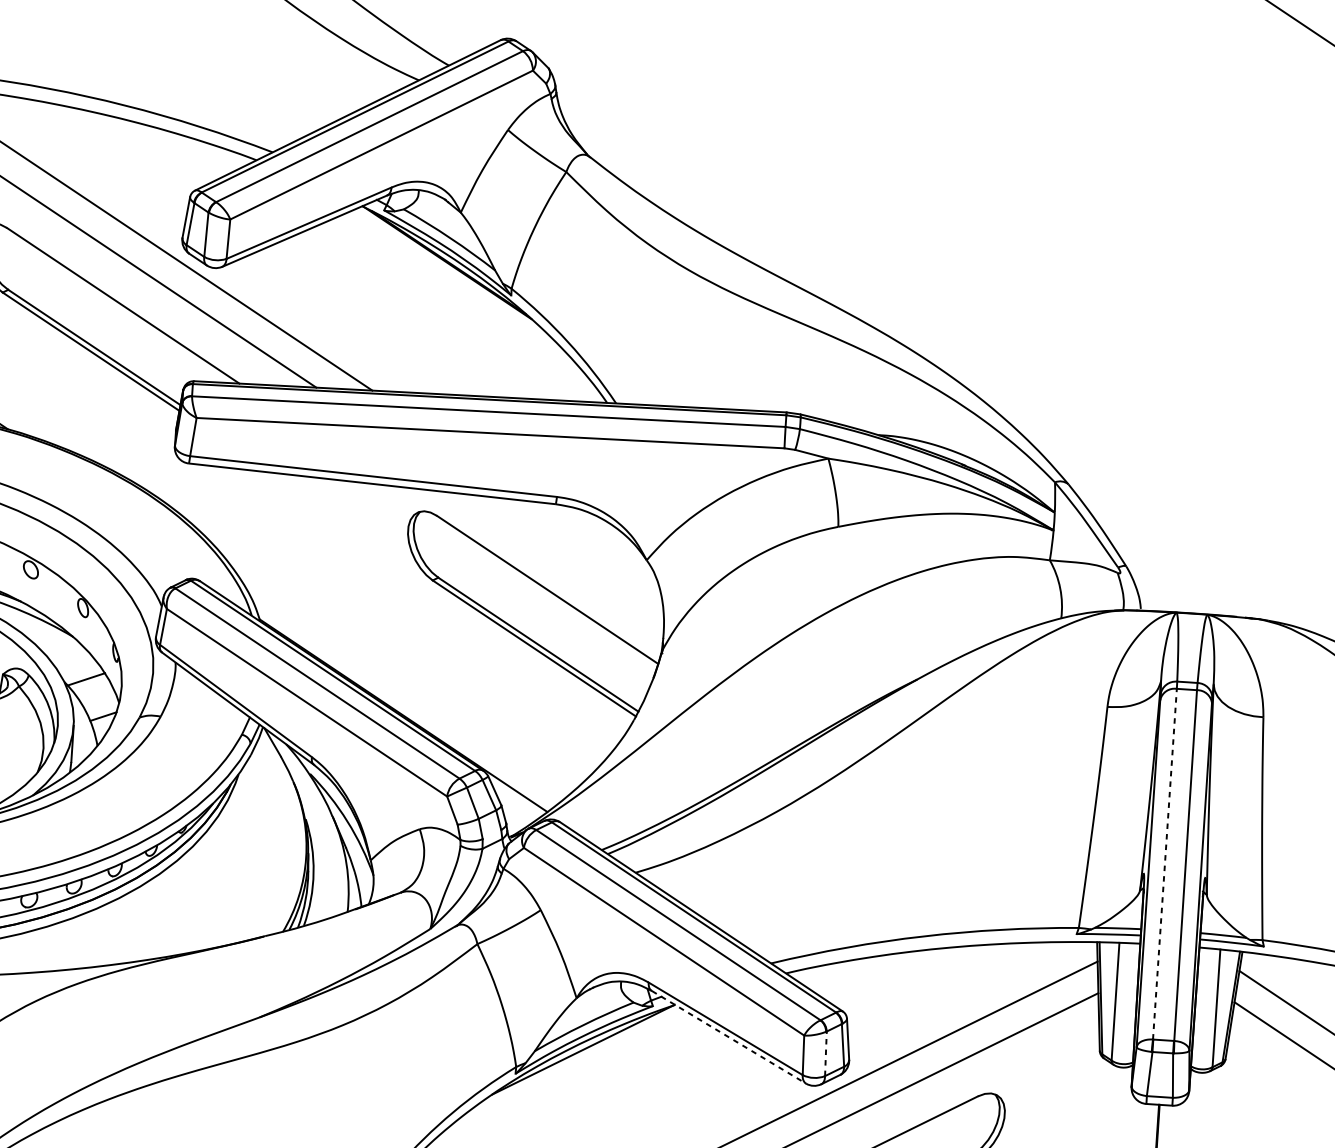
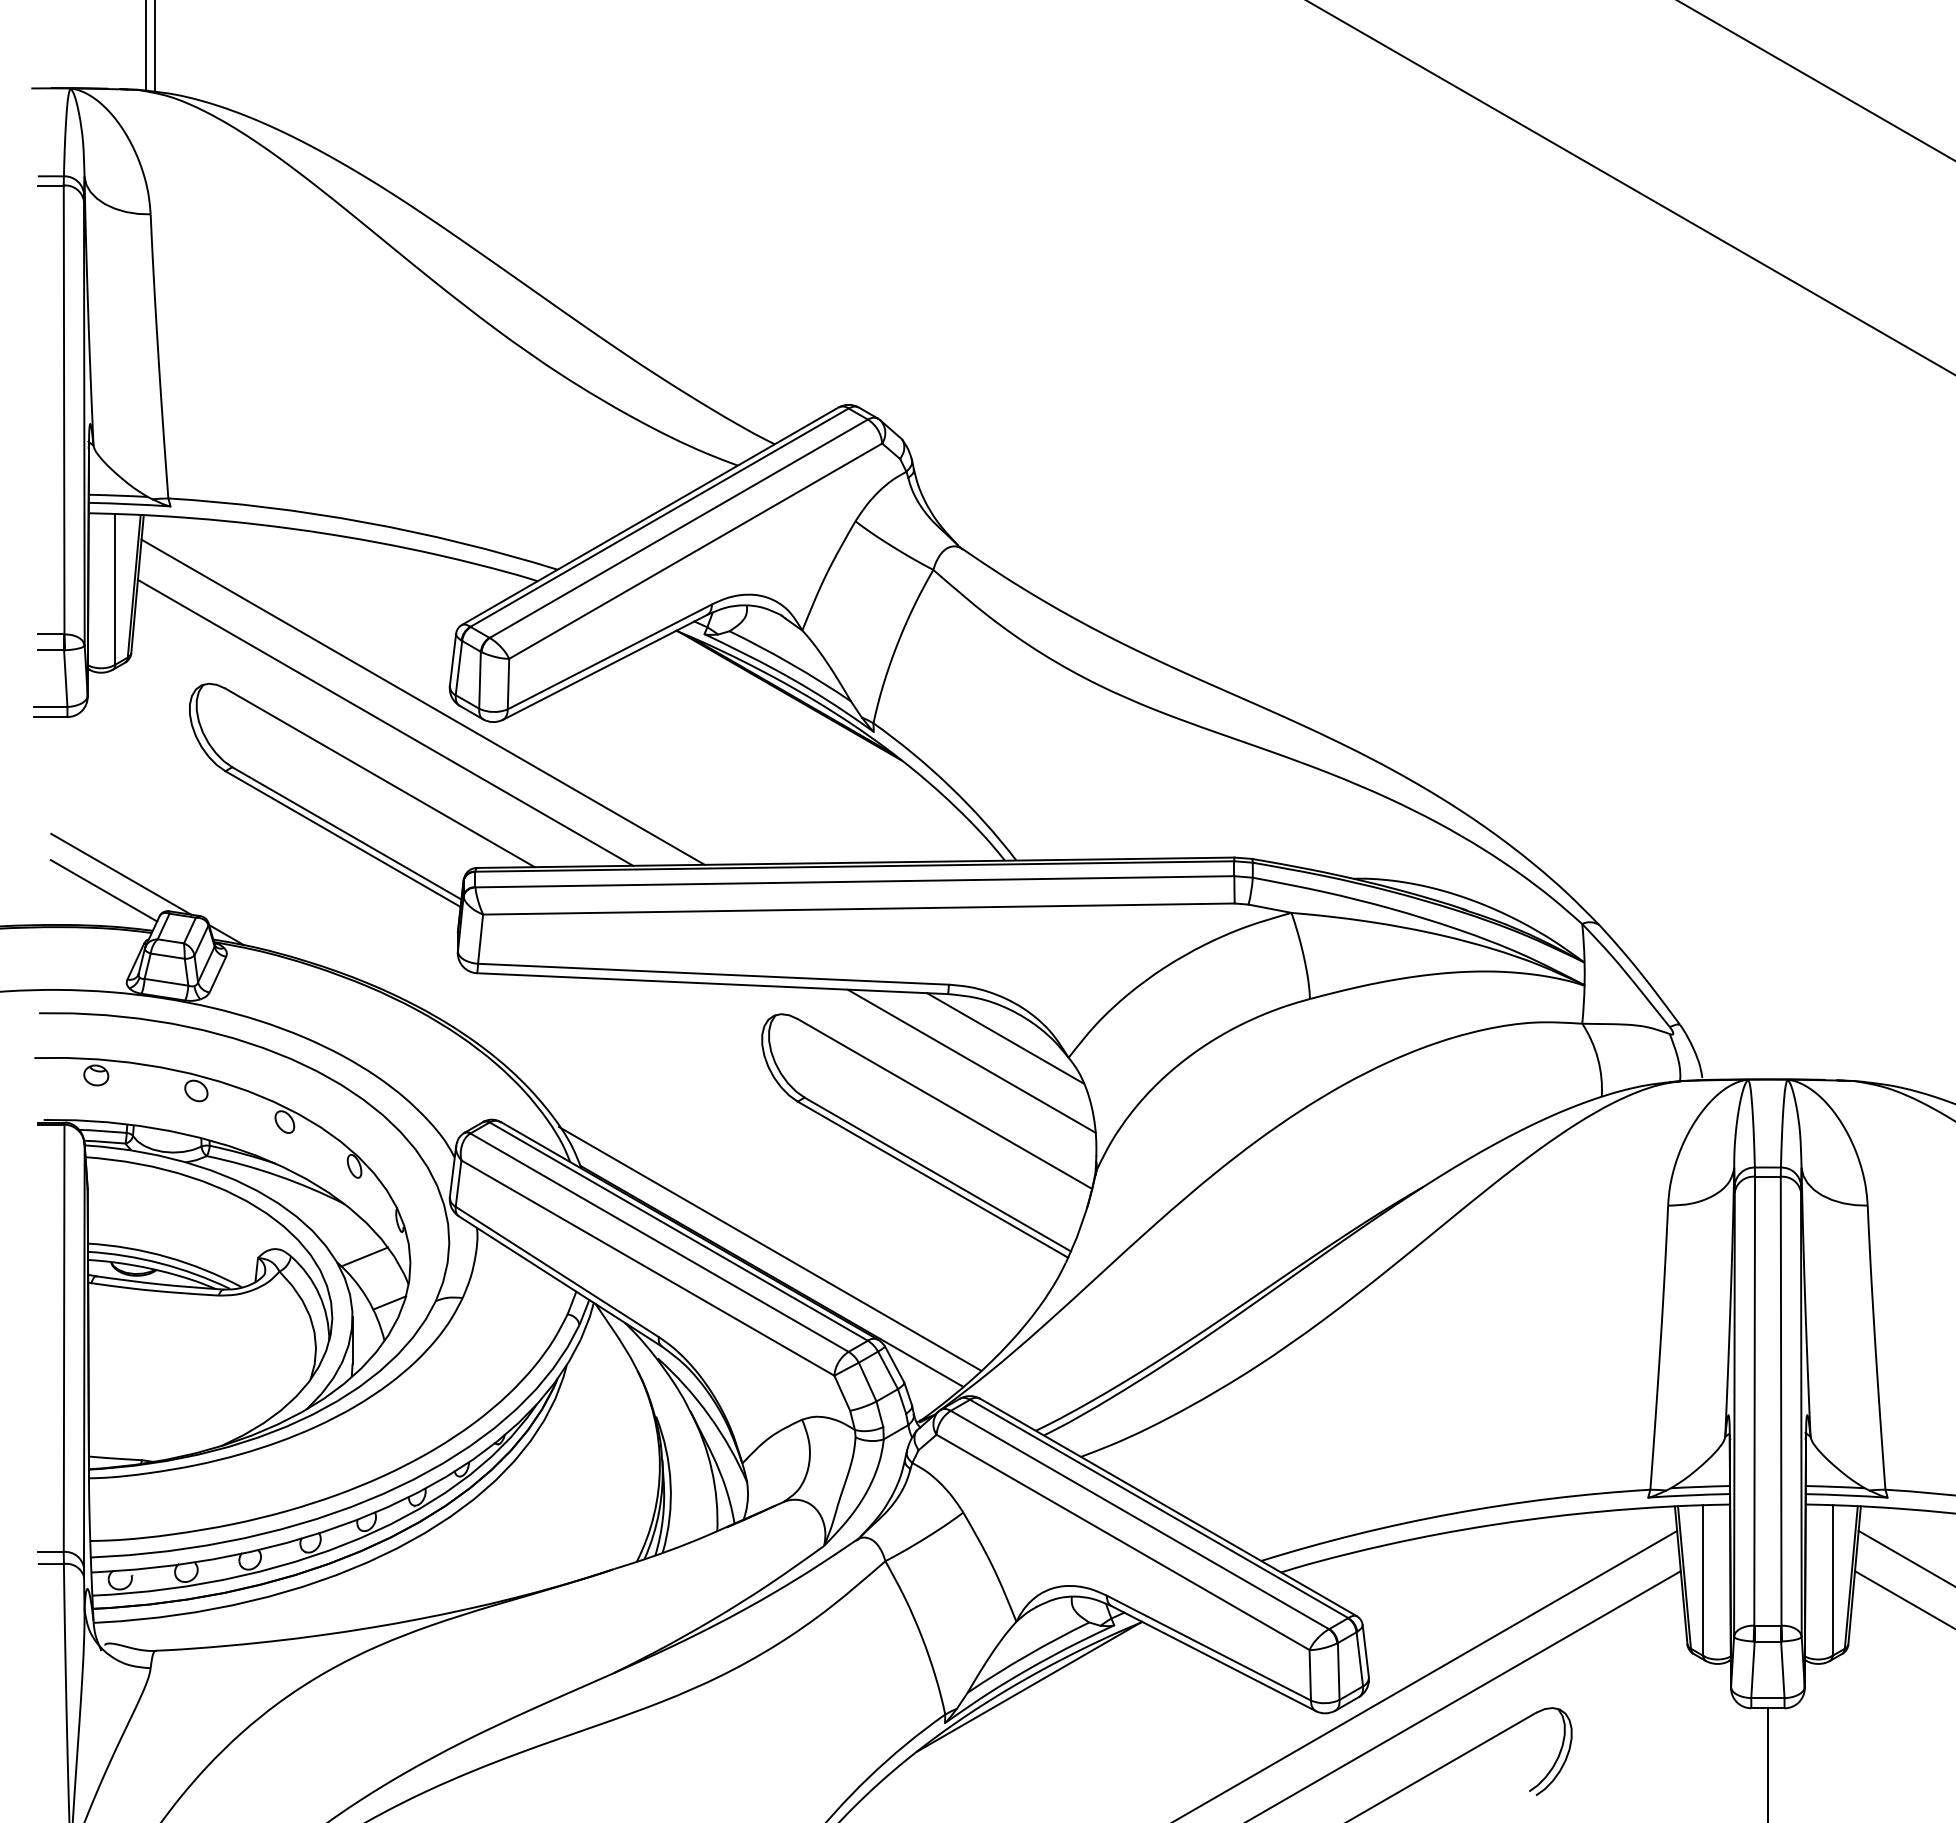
line: (598, 541) -> (1005, 1038), added
line: (570, 557) -> (971, 1060), added
line: (403, 693) -> (769, 1248), added
line: (1164, 863) -> (1754, 1400), dashed -> solid
line: (728, 1037) -> (1213, 1658), dashed -> solid
line: (825, 1053) -> (1338, 1671), dashed -> solid

